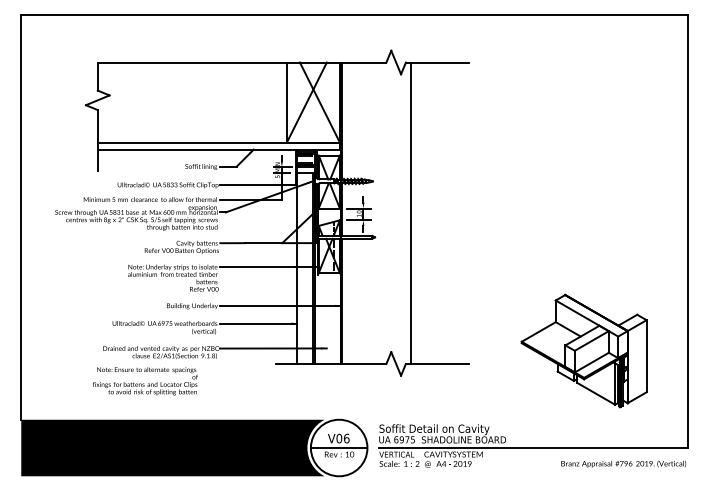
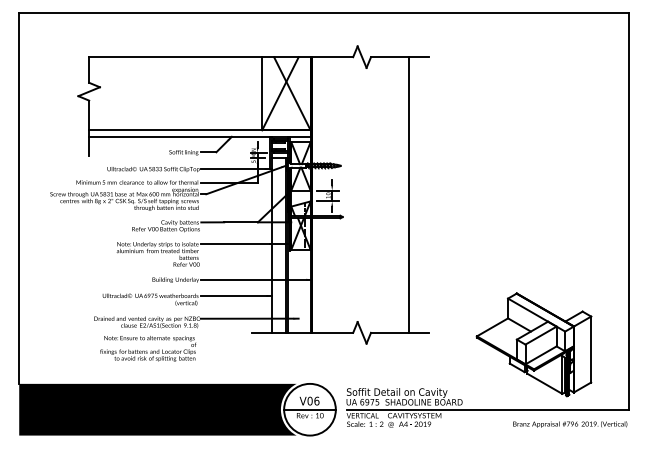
line: (410, 212) -> (409, 194), moved
part: (583, 350) -> (533, 344), moved
text: (144, 381) -> (147, 348), moved

